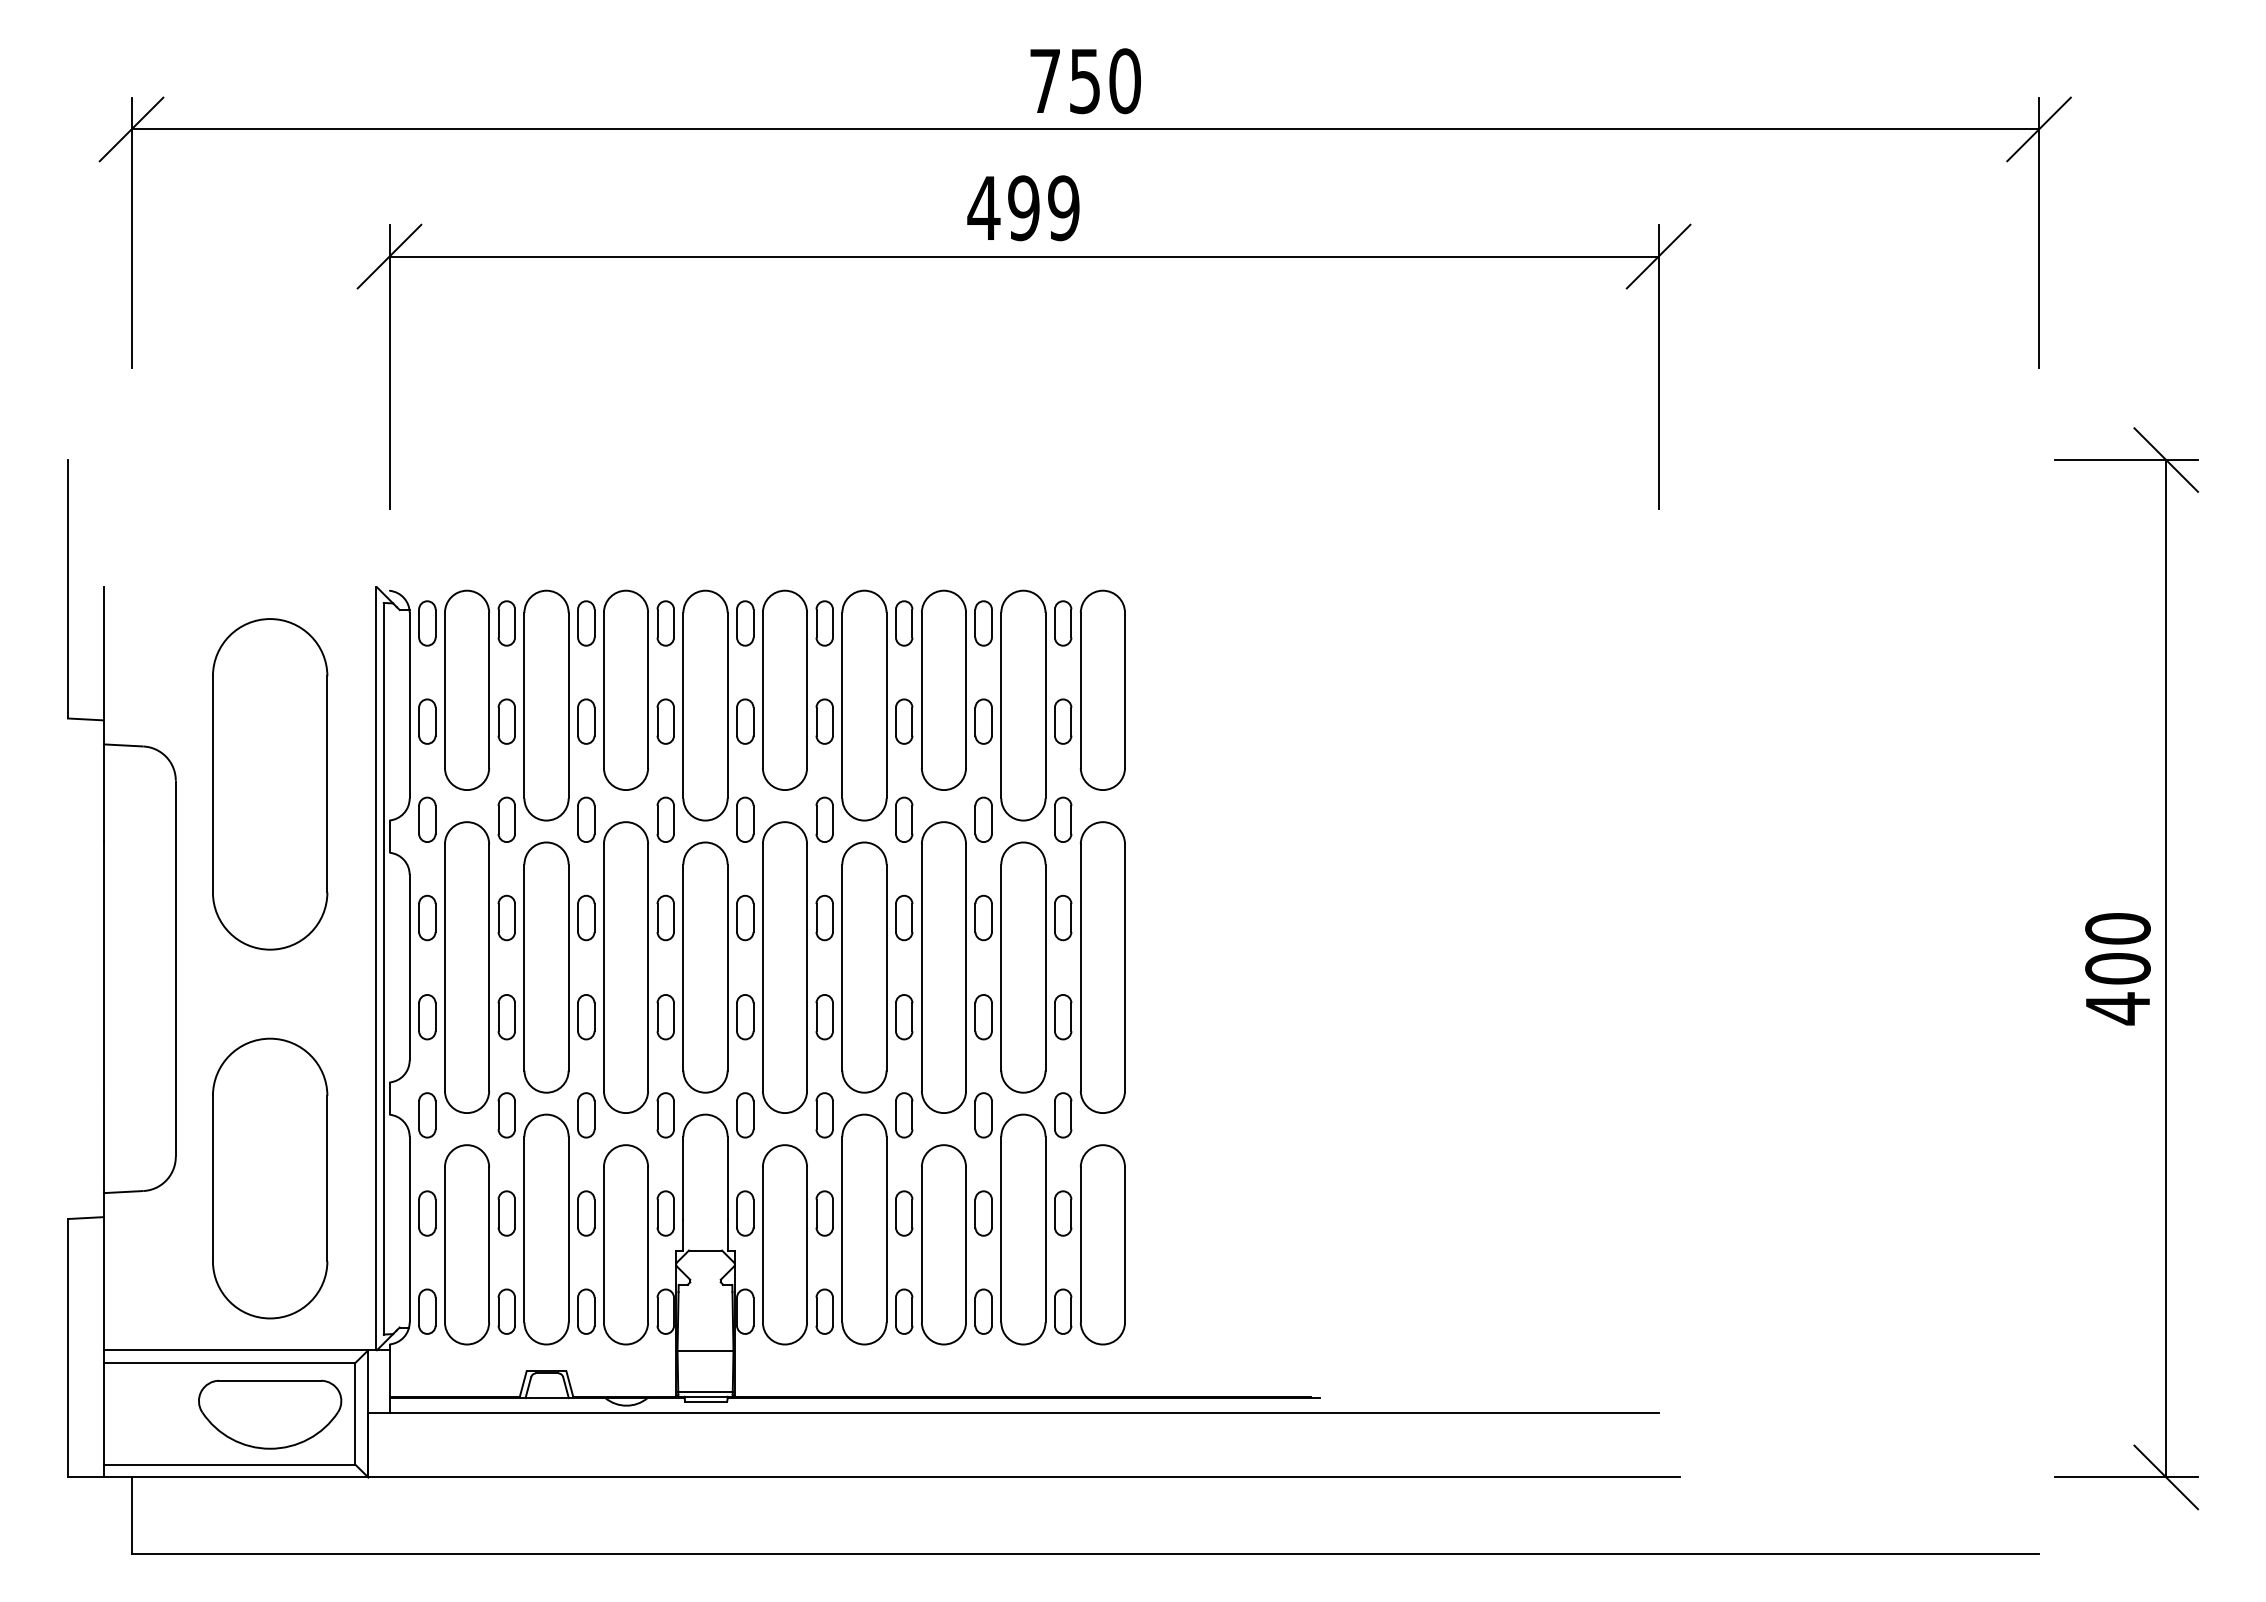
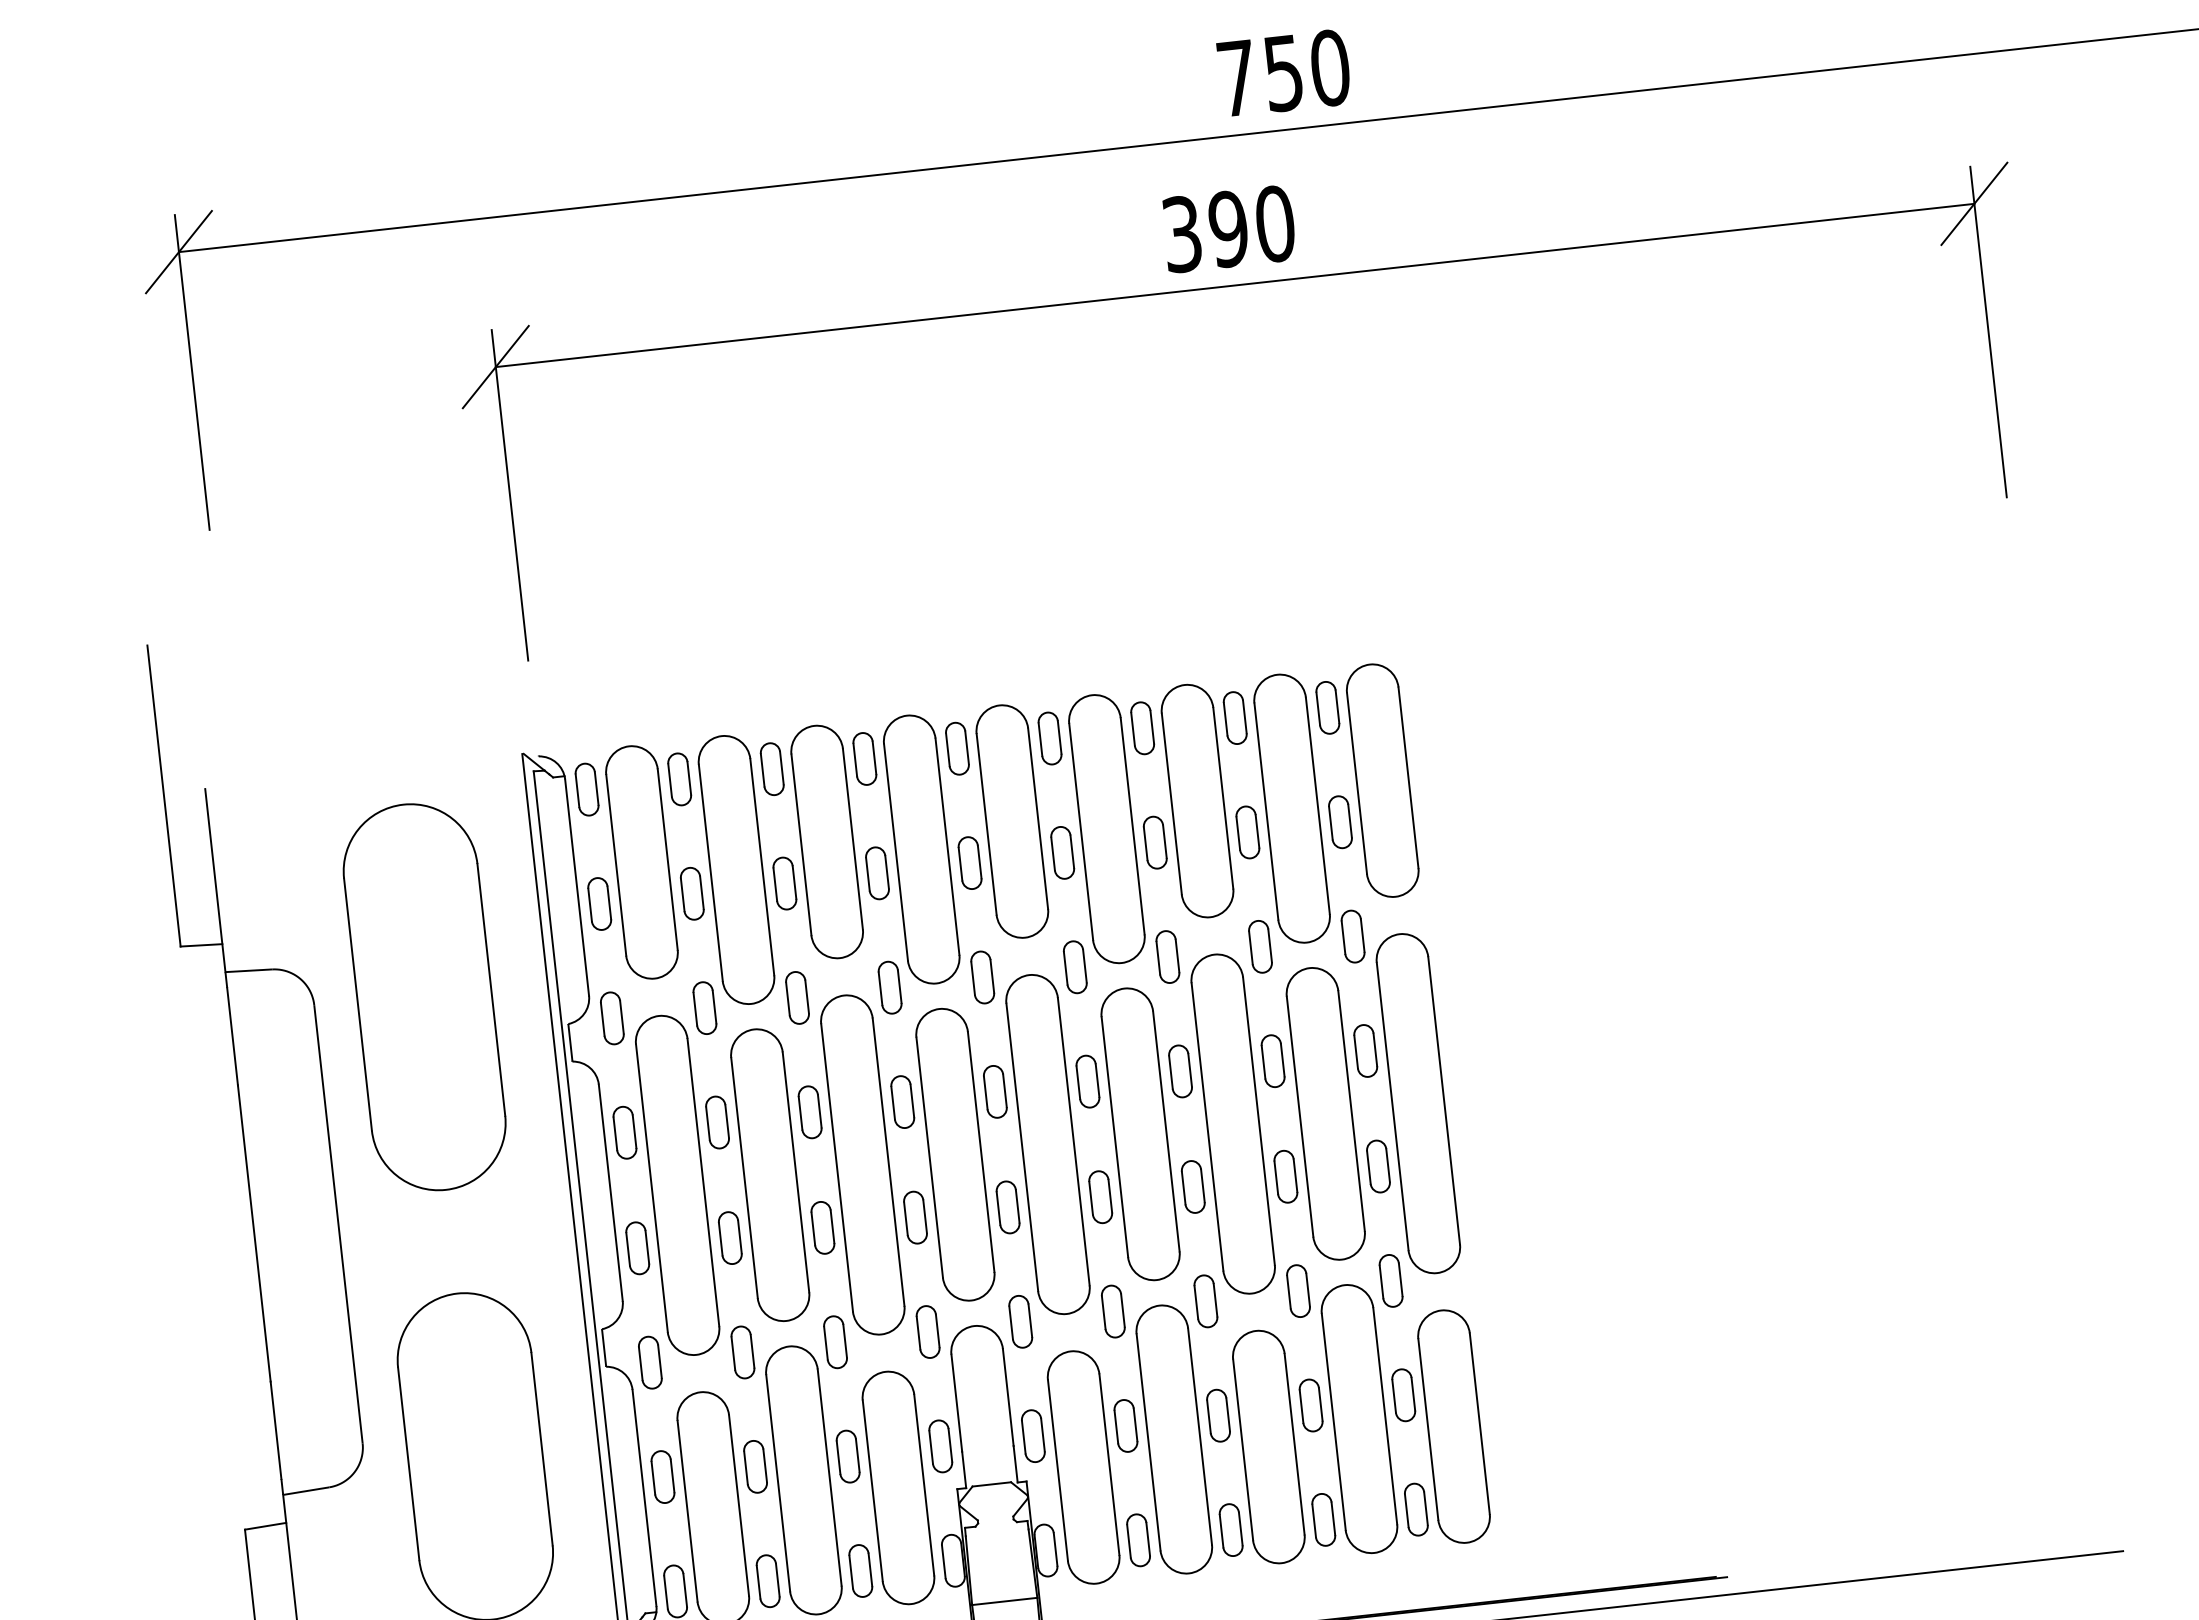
text: (1023, 208) -> (1228, 229), 499 -> 390

